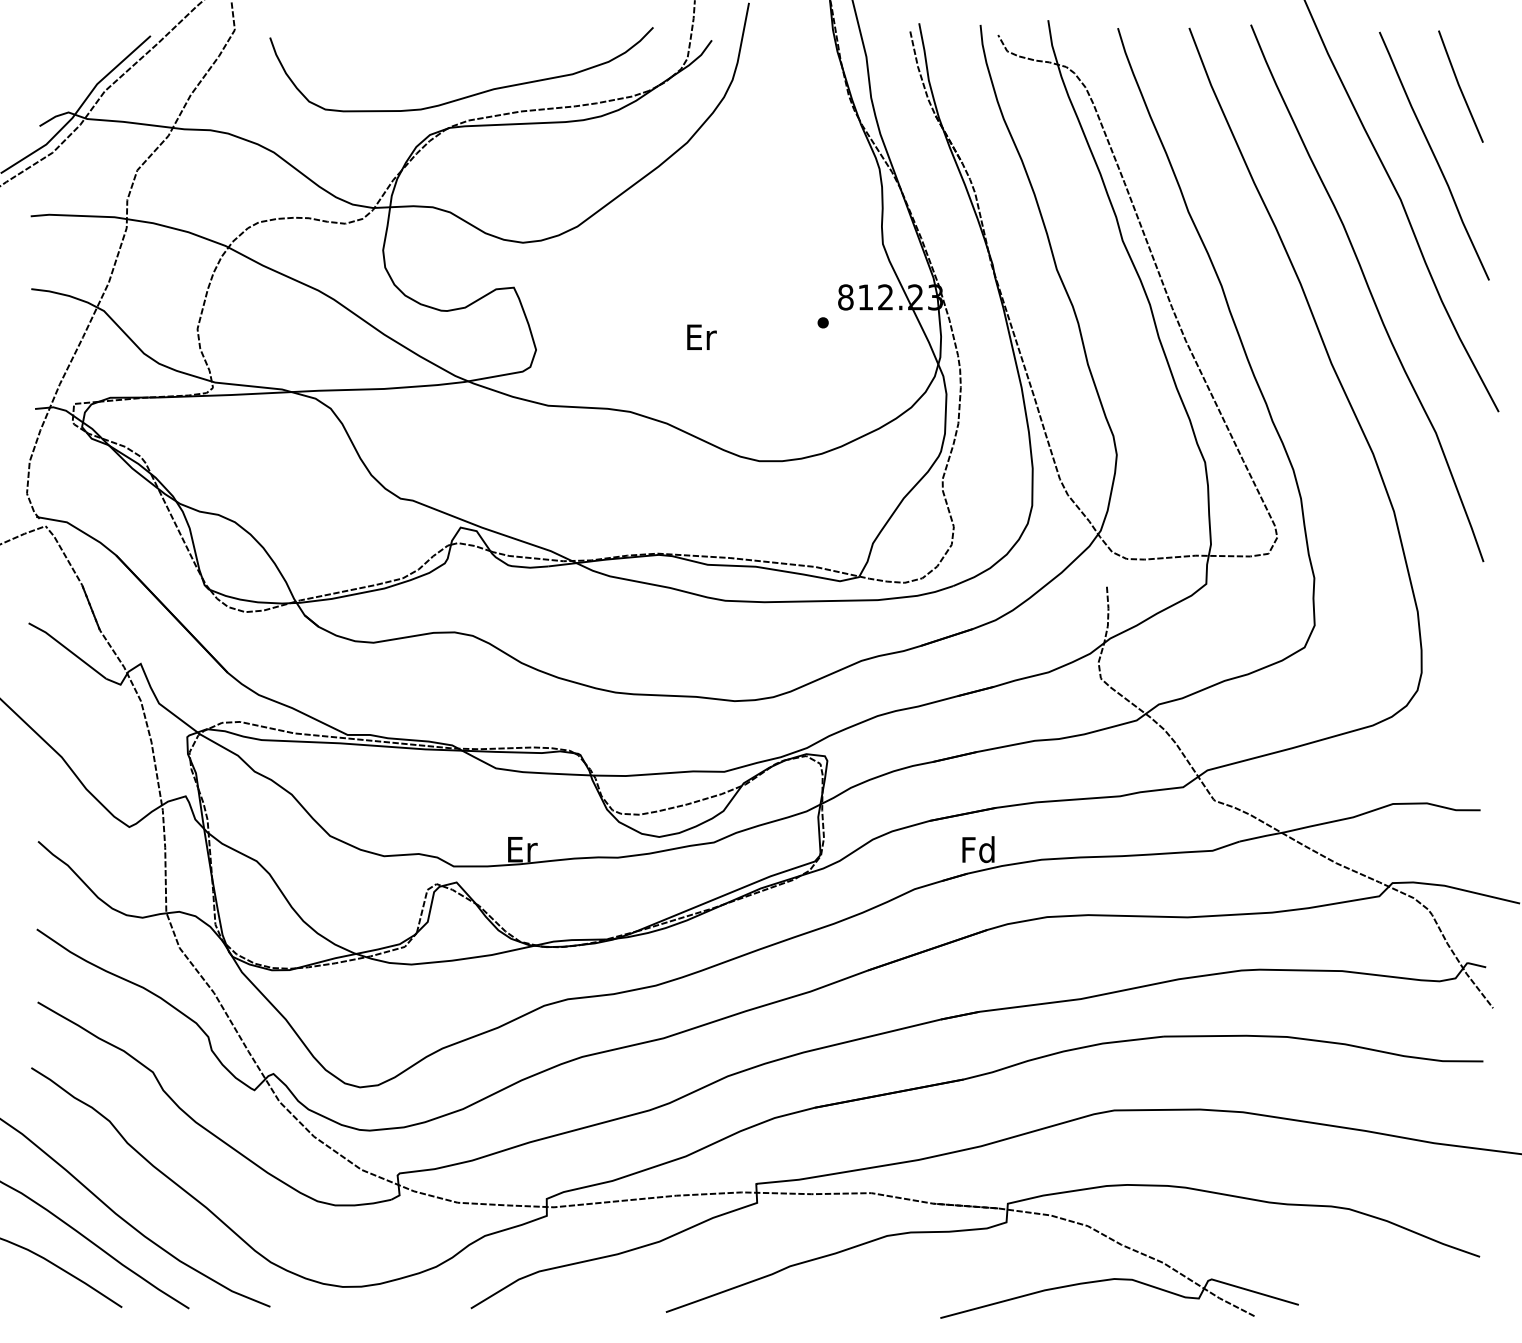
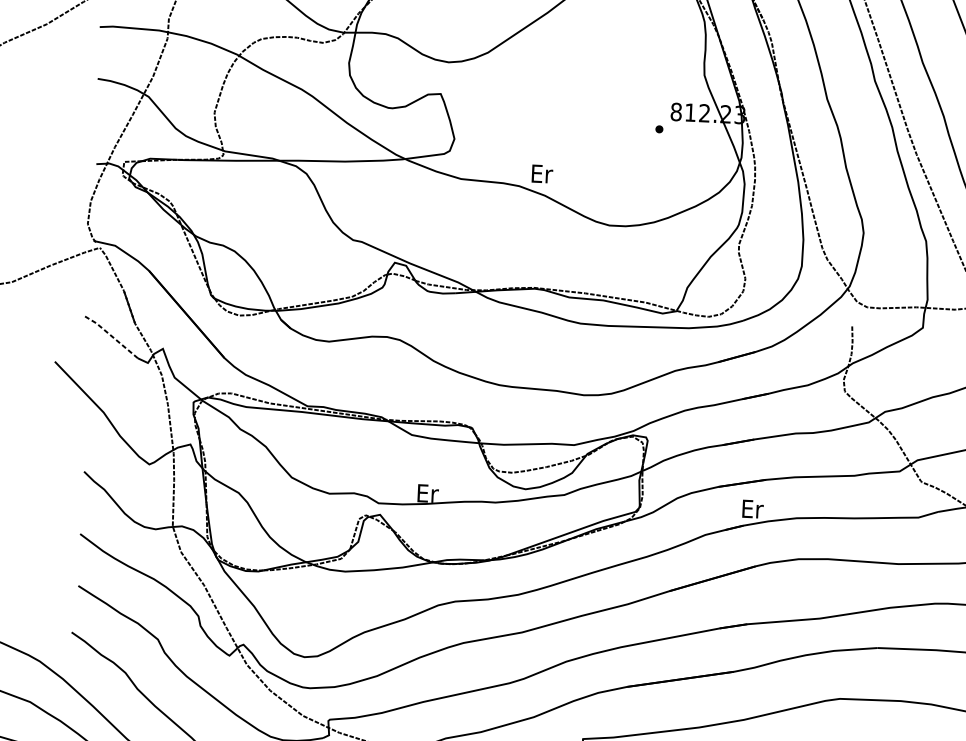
text: (701, 336) -> (542, 173), moved
line: (67, 649) -> (111, 336), solid -> dashed
text: (978, 849) -> (752, 508), Fd -> Er

